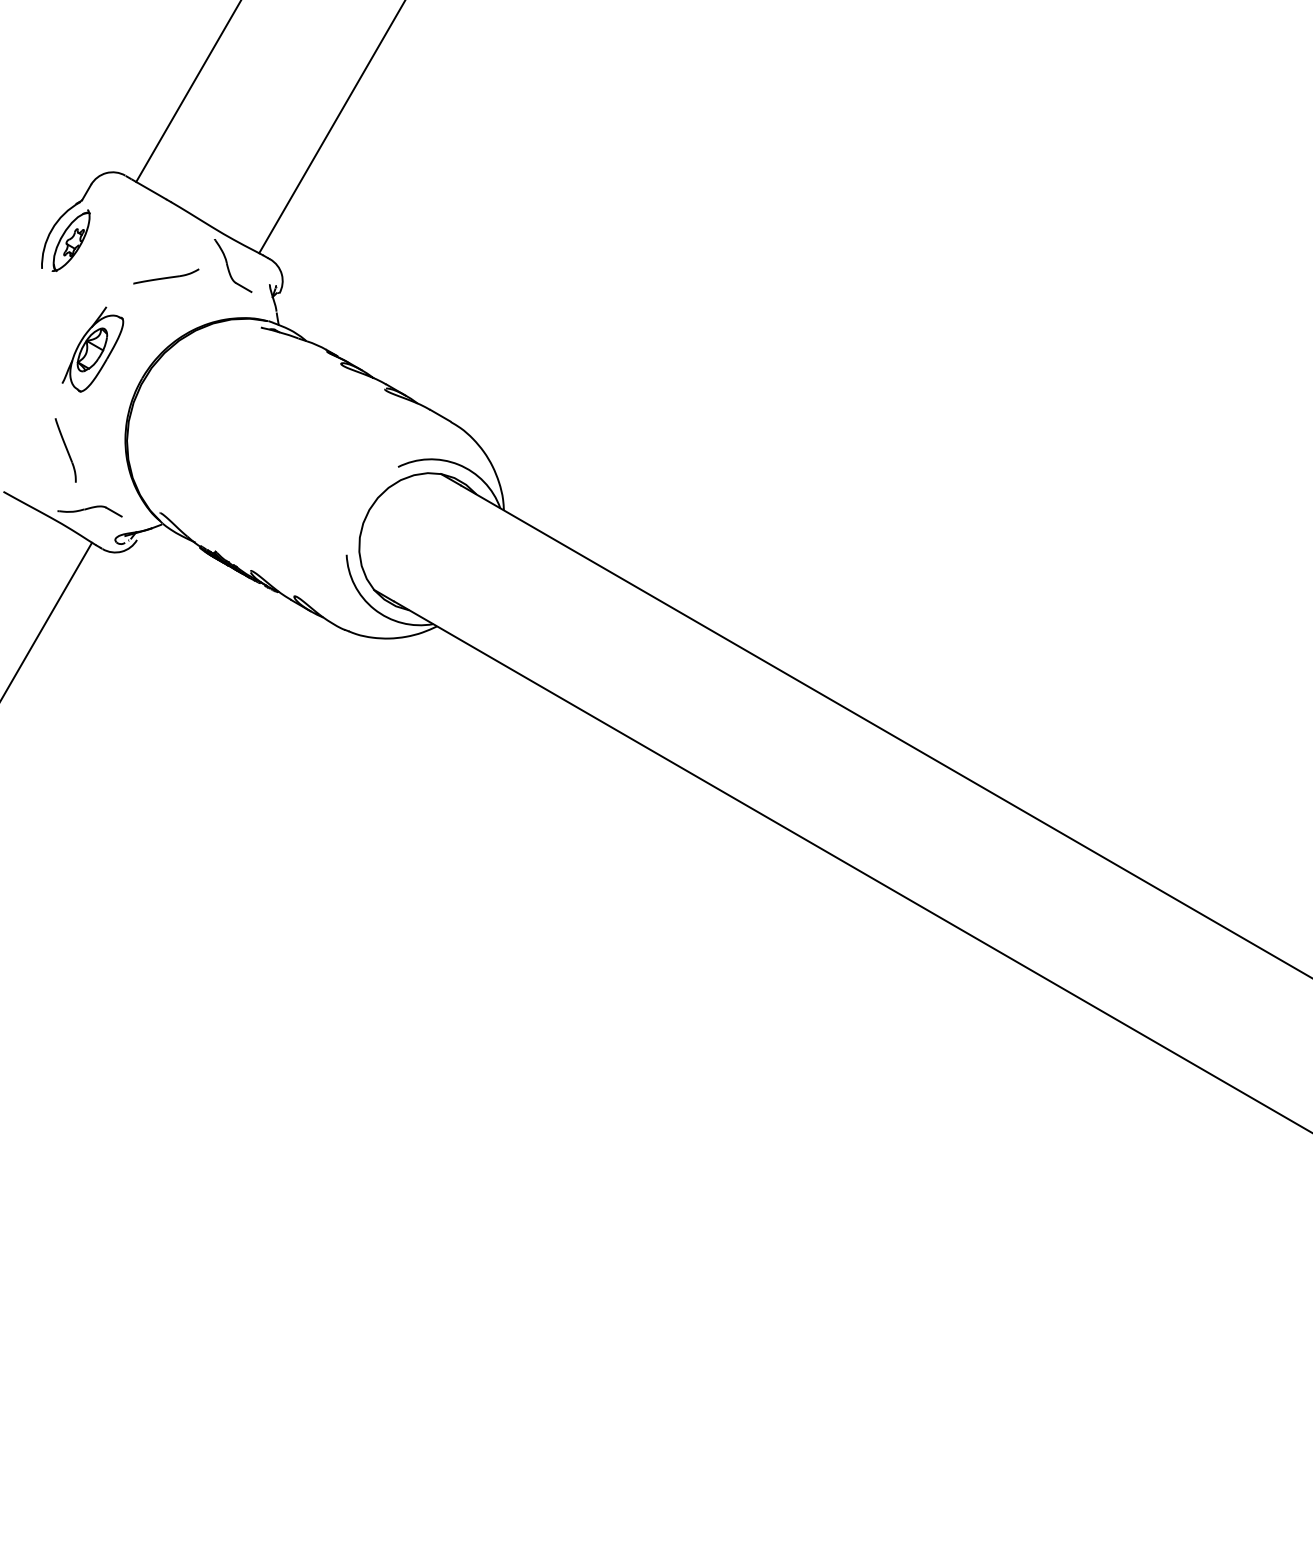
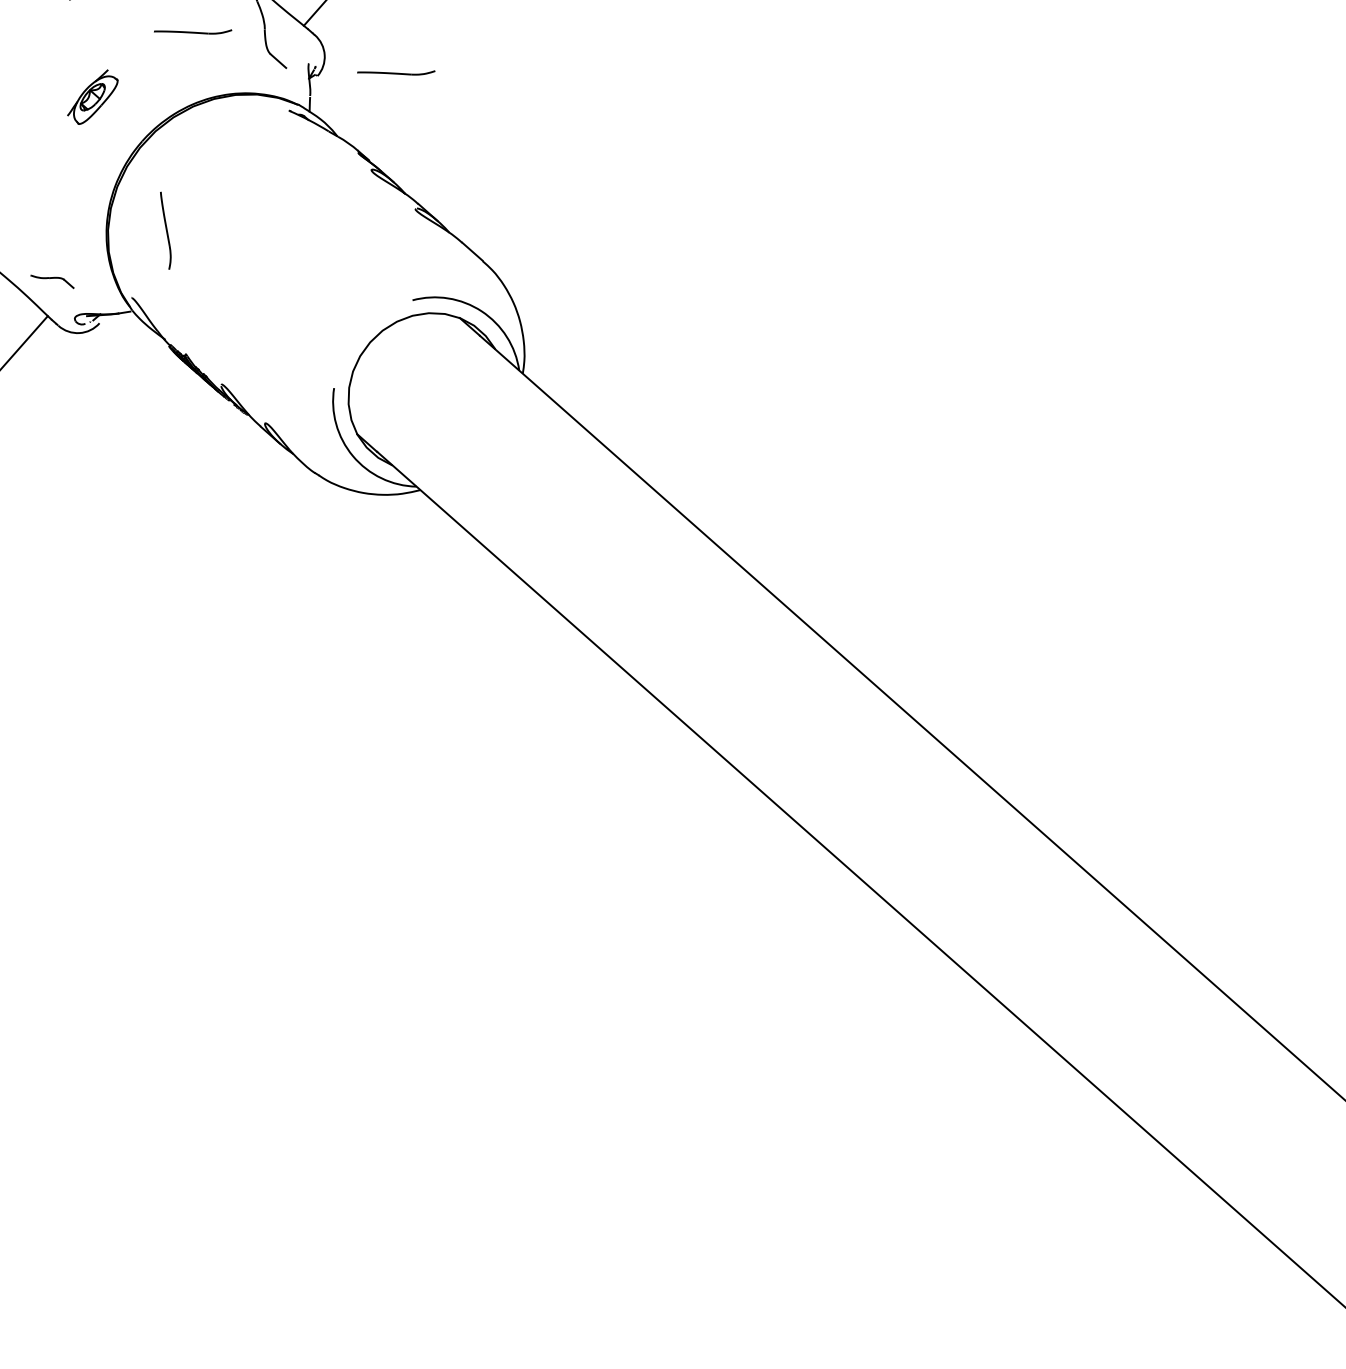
part: (345, 276) -> (396, 71), added
part: (92, 349) -> (92, 96), size x0.6
part: (65, 450) -> (164, 230), moved
part: (89, 511) -> (52, 280), size x0.6

